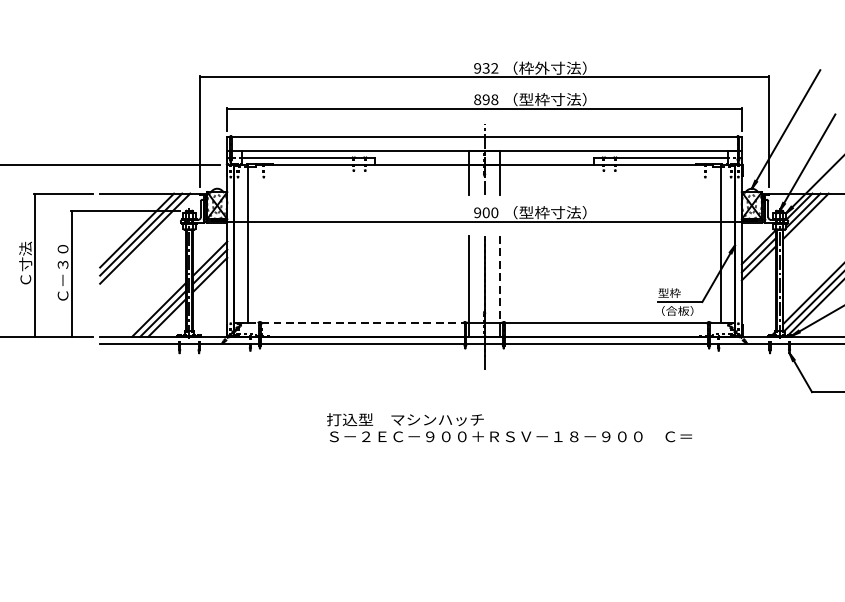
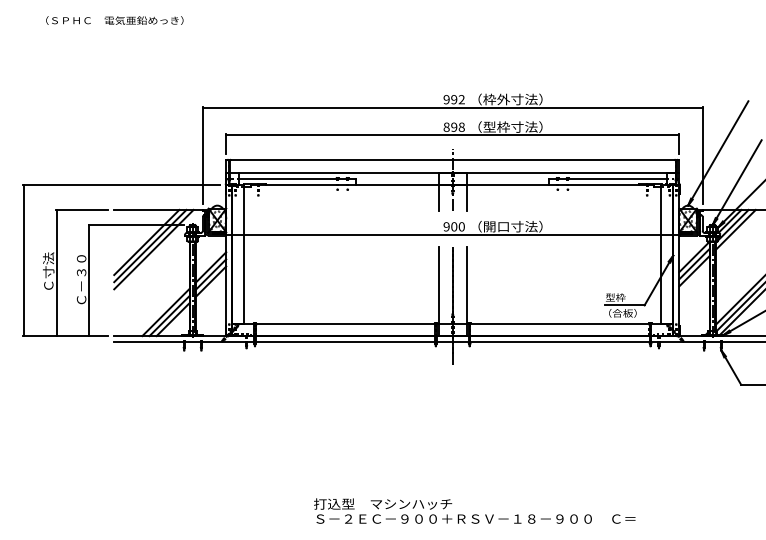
text: (486, 68) -> (454, 99), 932 -> 992
text: (534, 212) -> (496, 226), （型枠寸法） -> （開口寸法）
line: (500, 279) -> (466, 285), dashed -> solid
line: (351, 322) -> (335, 323), dashed -> solid
text: (509, 427) -> (474, 510), moved

